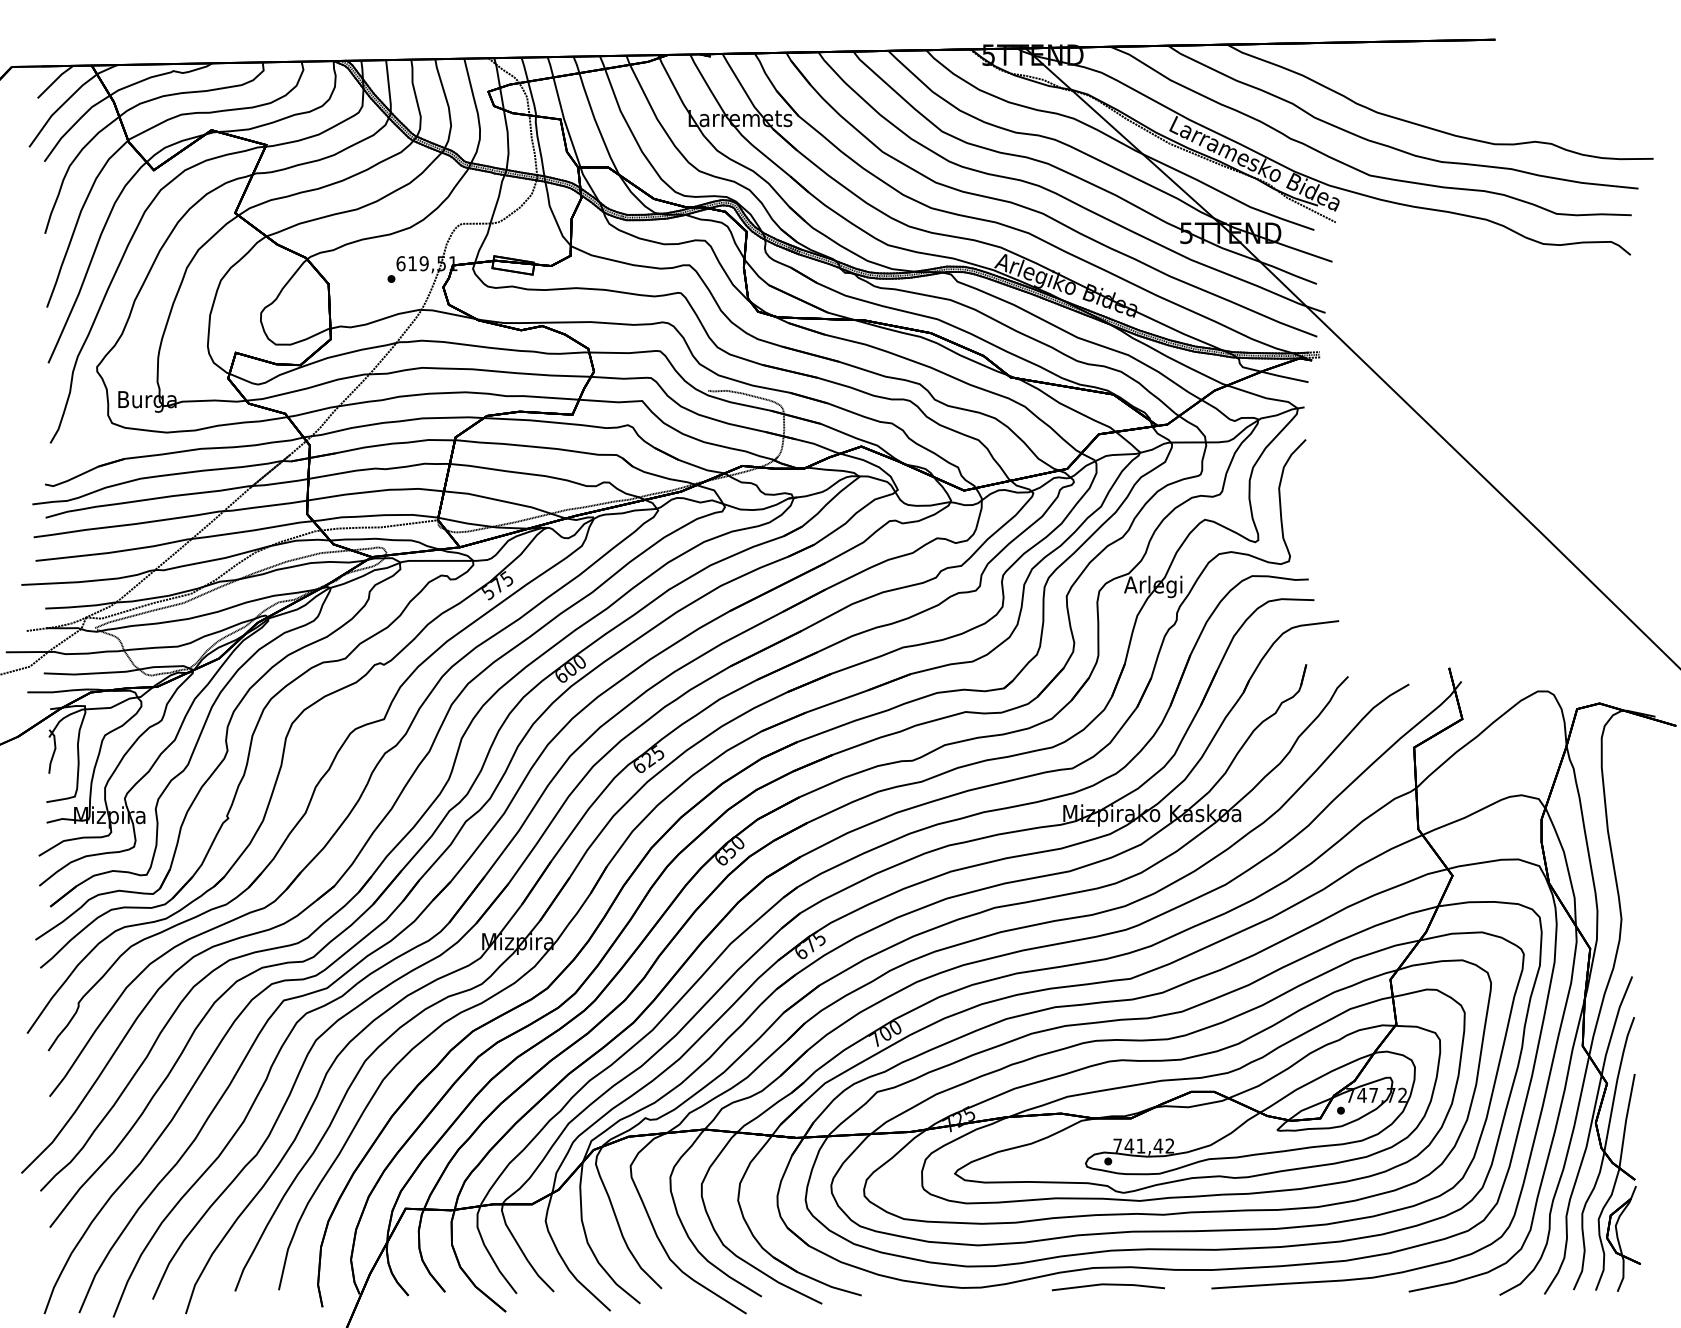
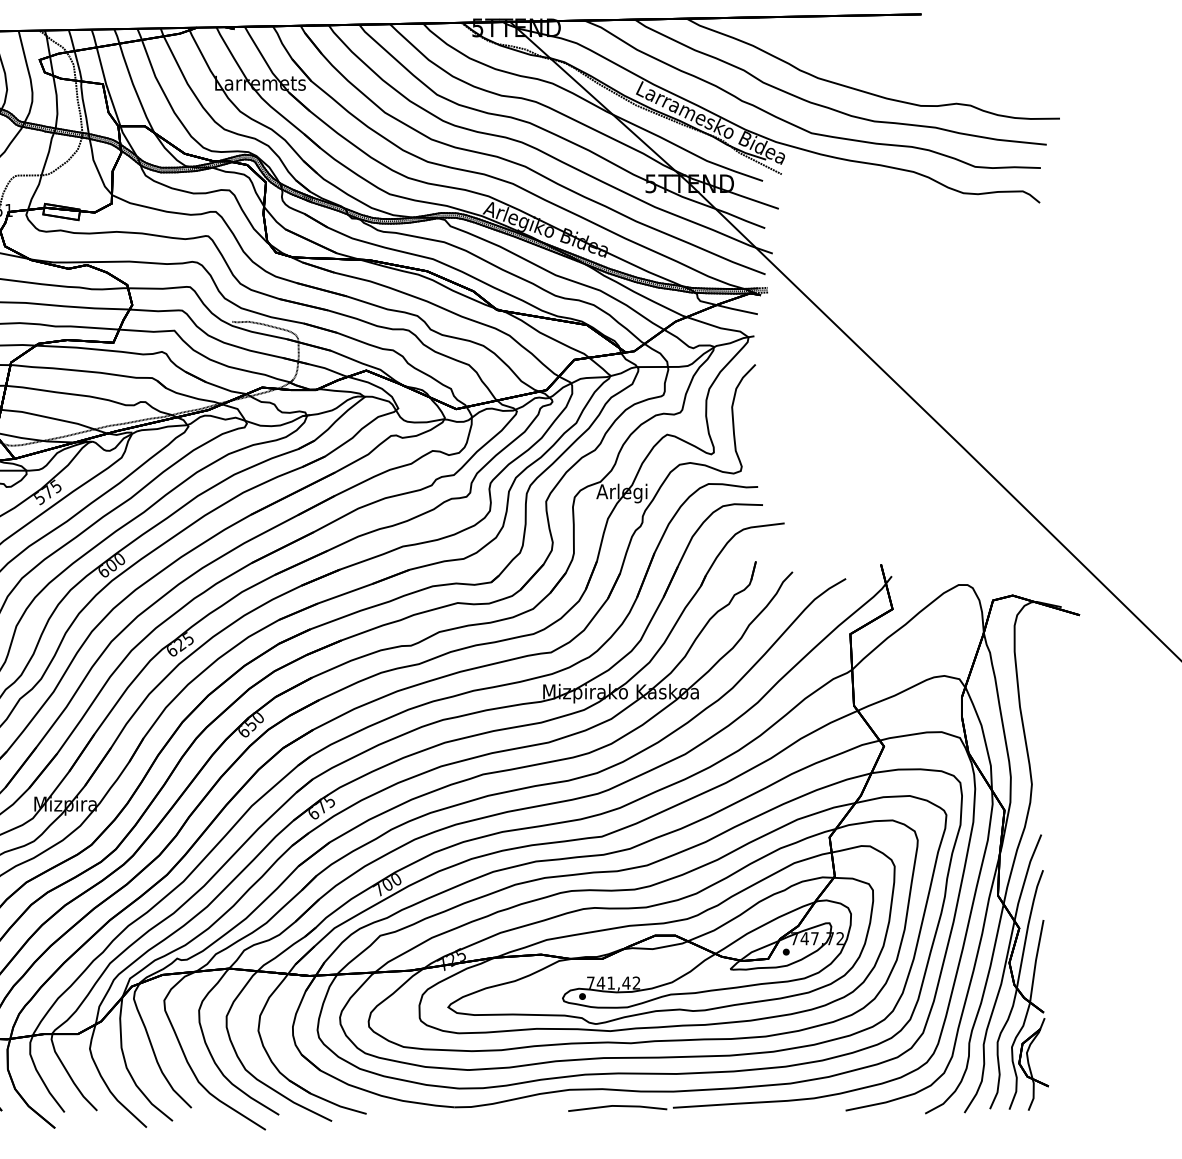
line: (1108, 1285) -> (617, 1106), moved

